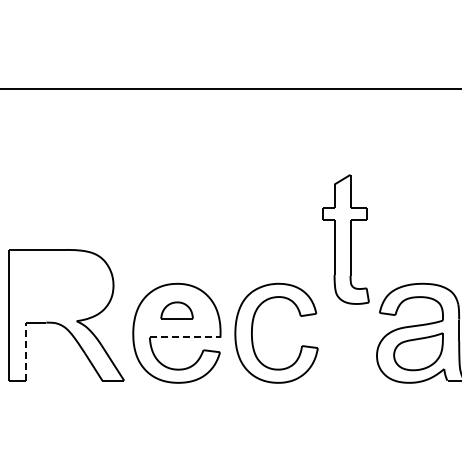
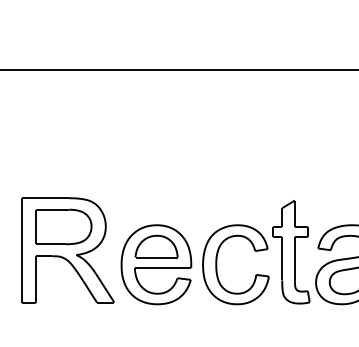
part: (345, 239) -> (290, 252), moved
part: (60, 285) -> (63, 226), added
part: (176, 310) -> (156, 246), size x1.67
line: (185, 337) -> (163, 268), dashed -> solid
line: (26, 351) -> (36, 279), dashed -> solid

